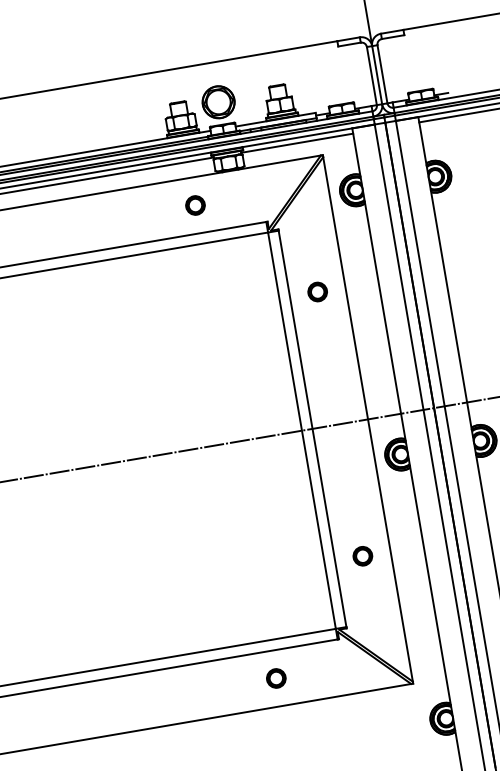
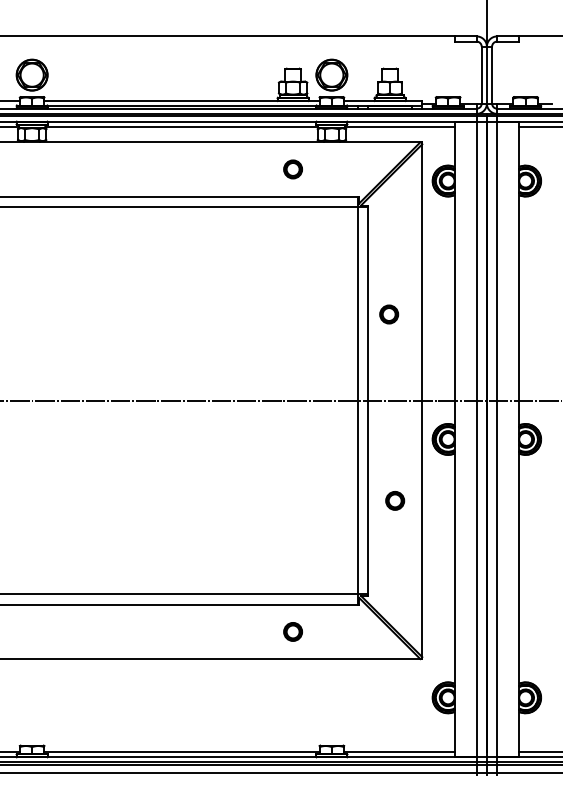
part: (318, 291) -> (389, 314), moved
part: (363, 555) -> (395, 500), moved

